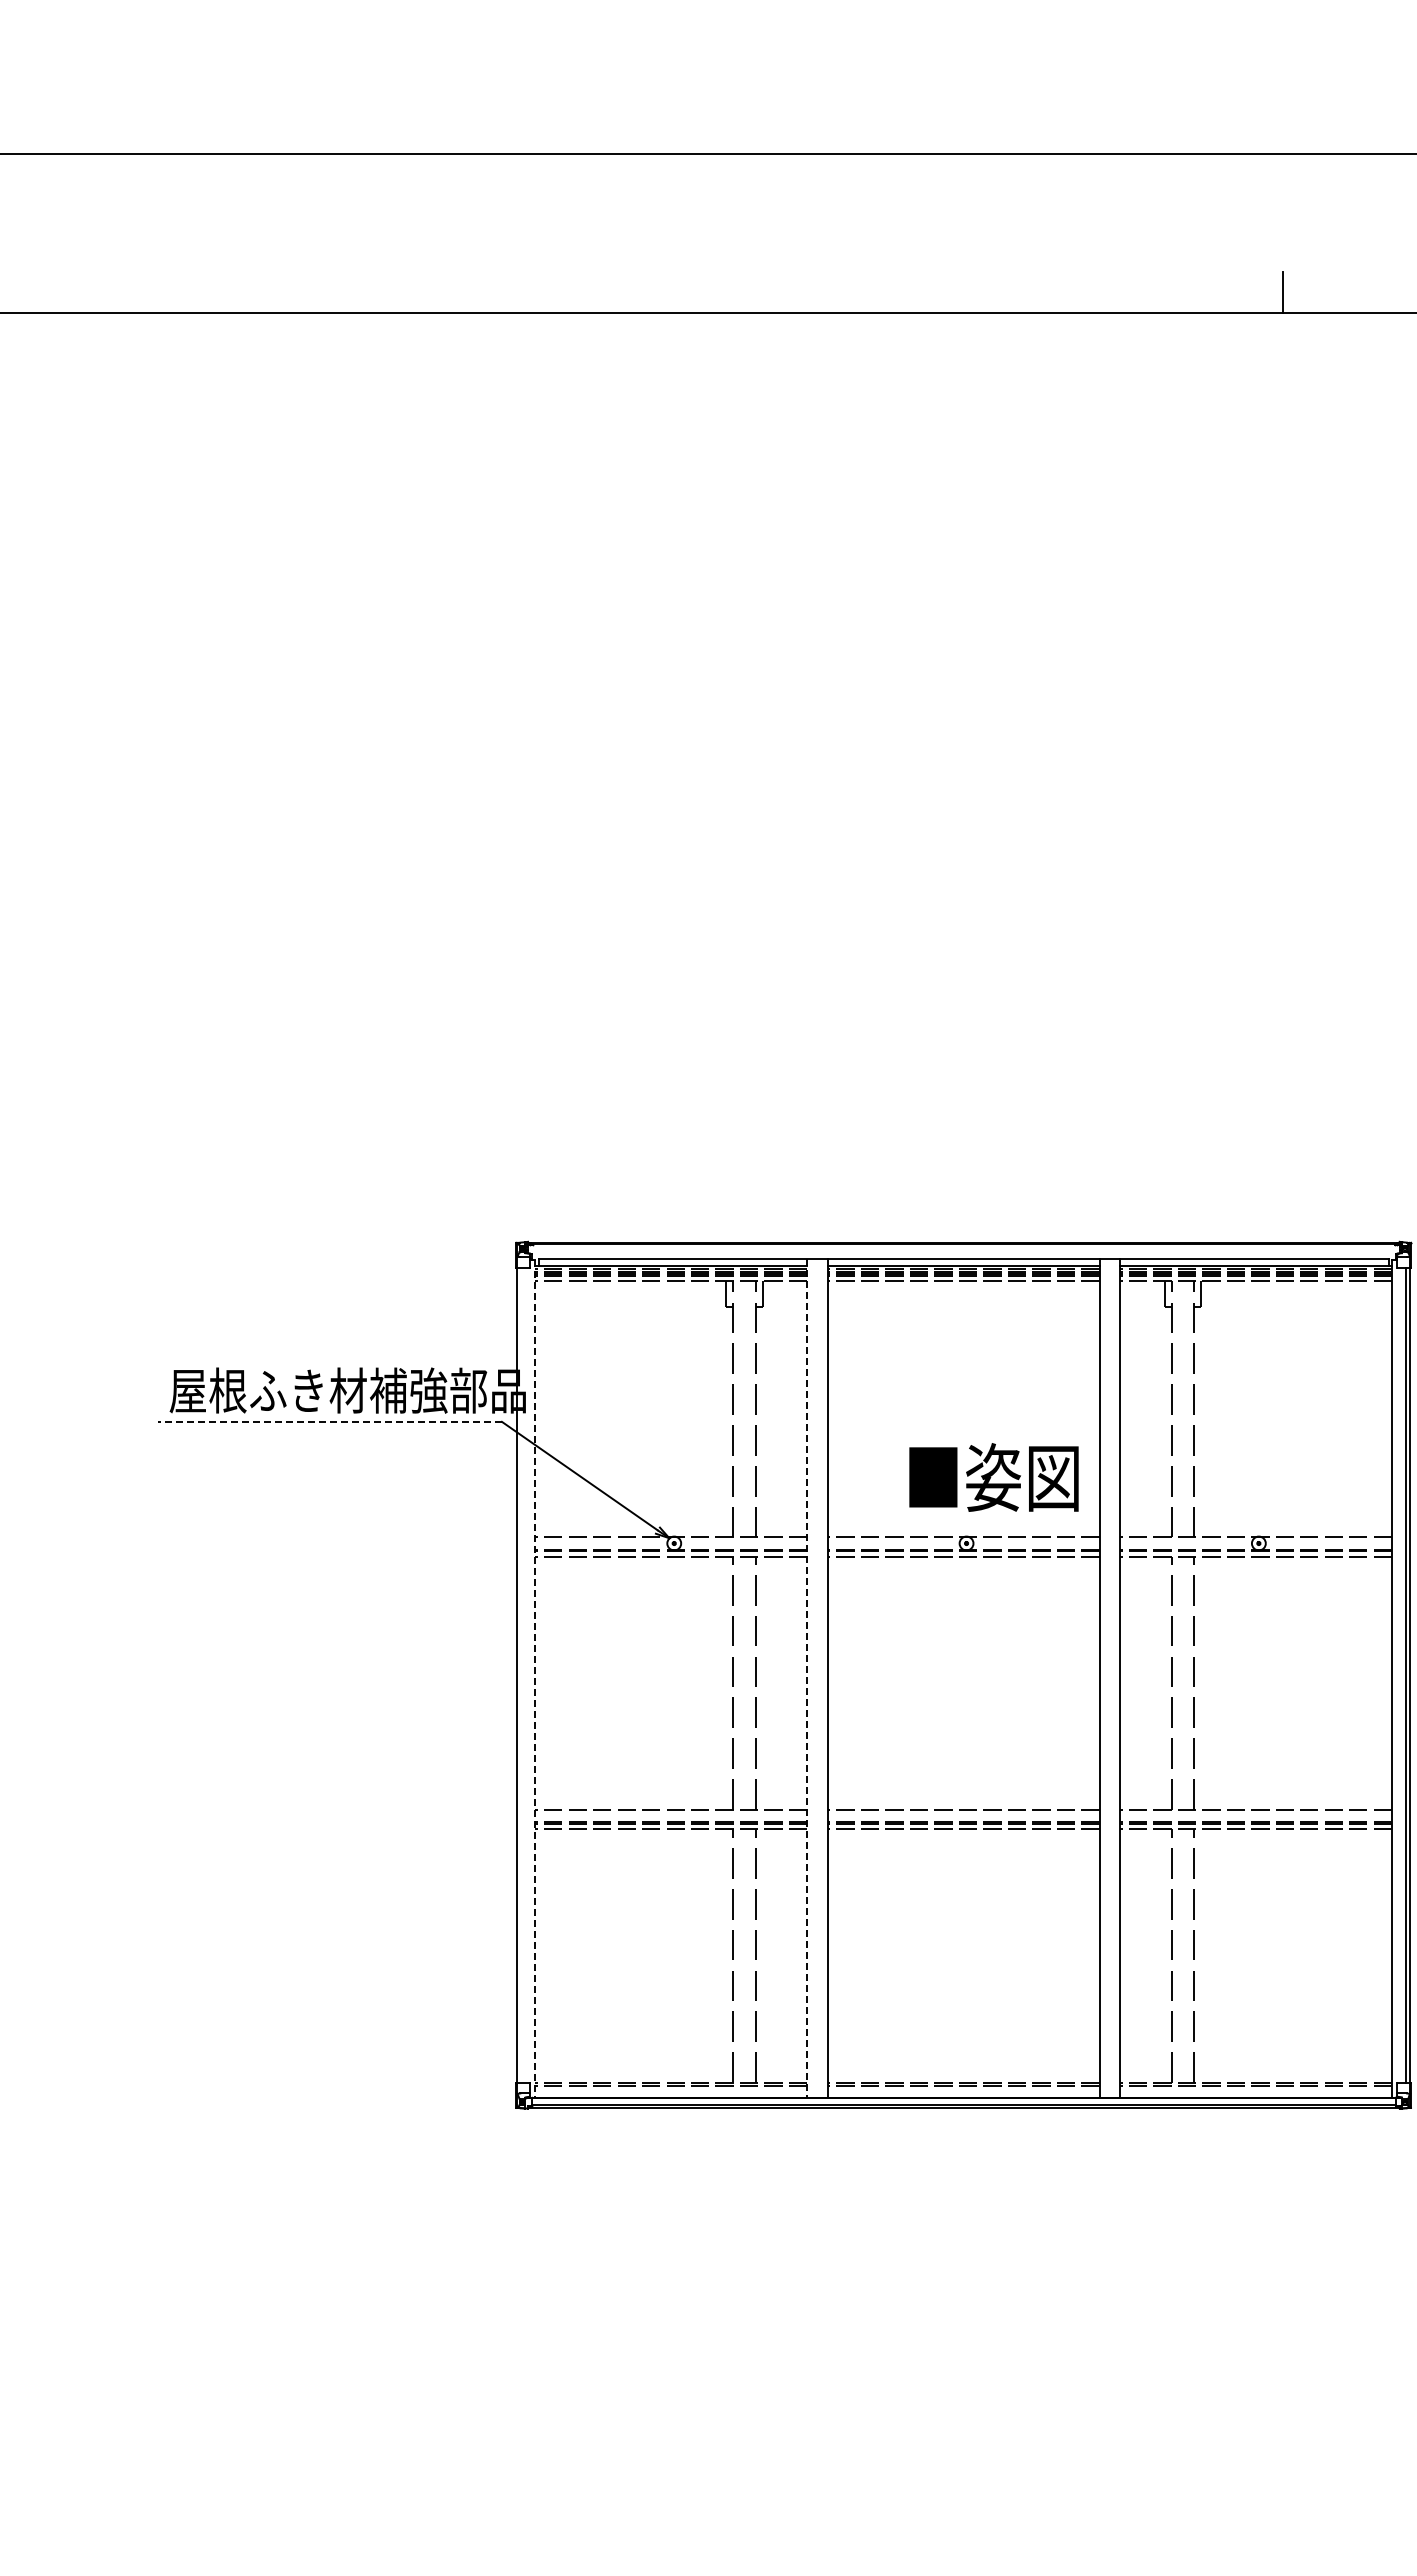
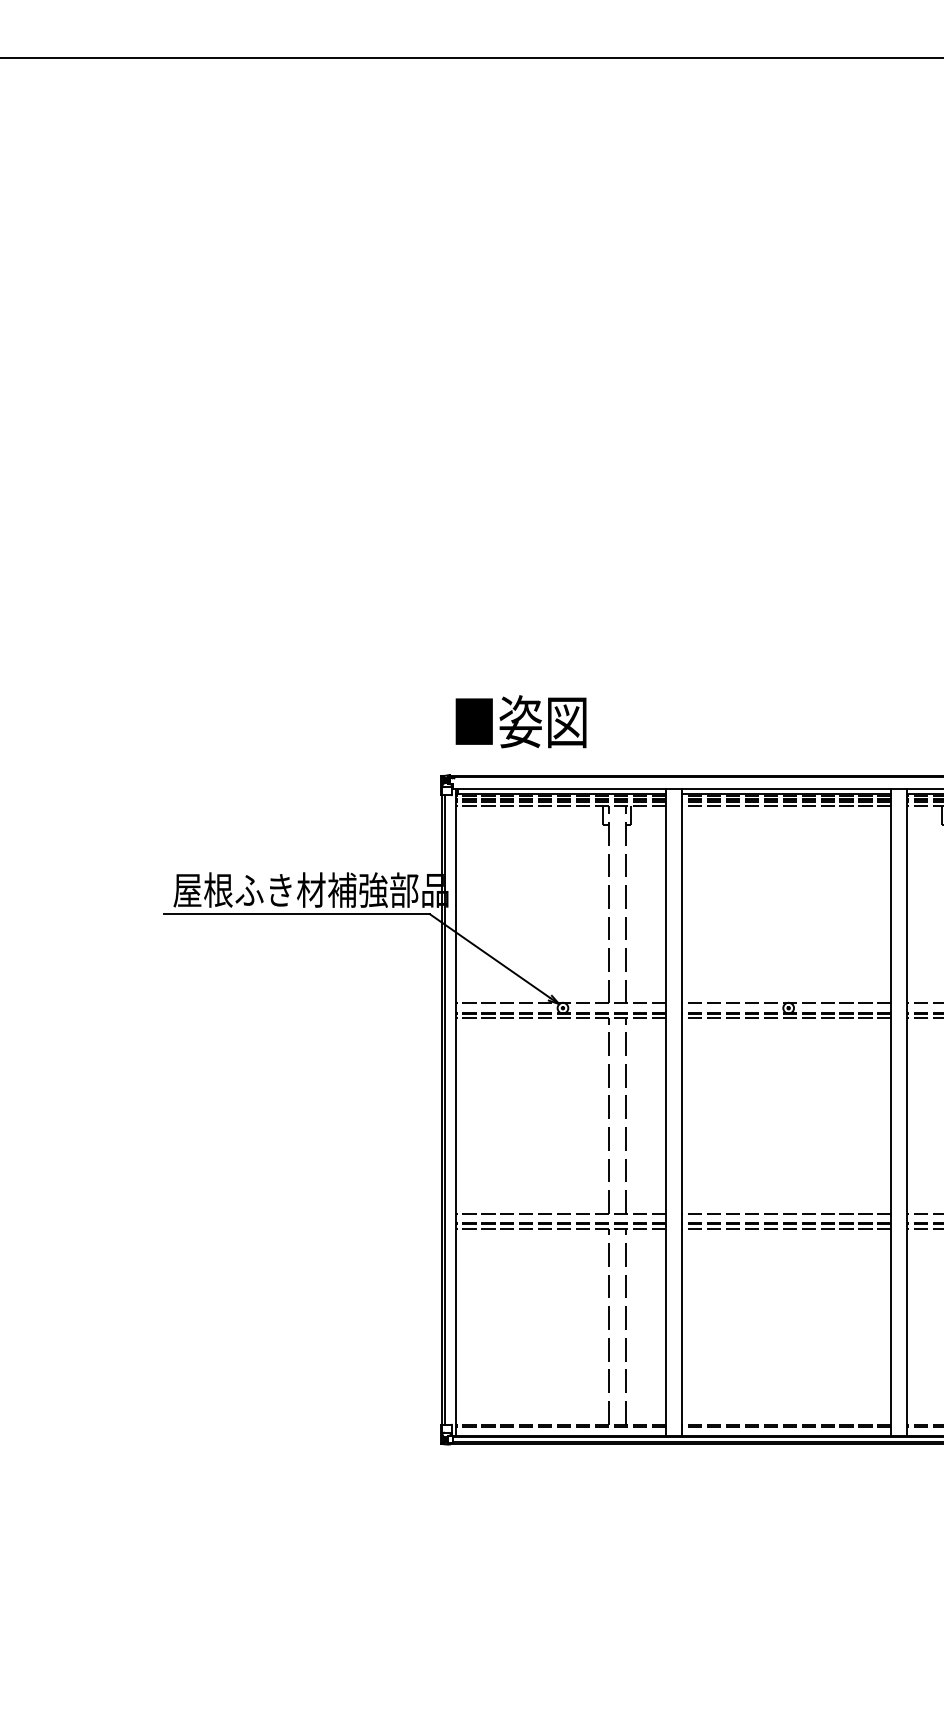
line: (329, 1421) -> (296, 913), dashed -> solid
text: (993, 1477) -> (520, 721), moved
line: (521, 1674) -> (445, 1109), added
line: (535, 1678) -> (455, 1112), dashed -> solid
line: (807, 1678) -> (665, 1112), dashed -> solid

